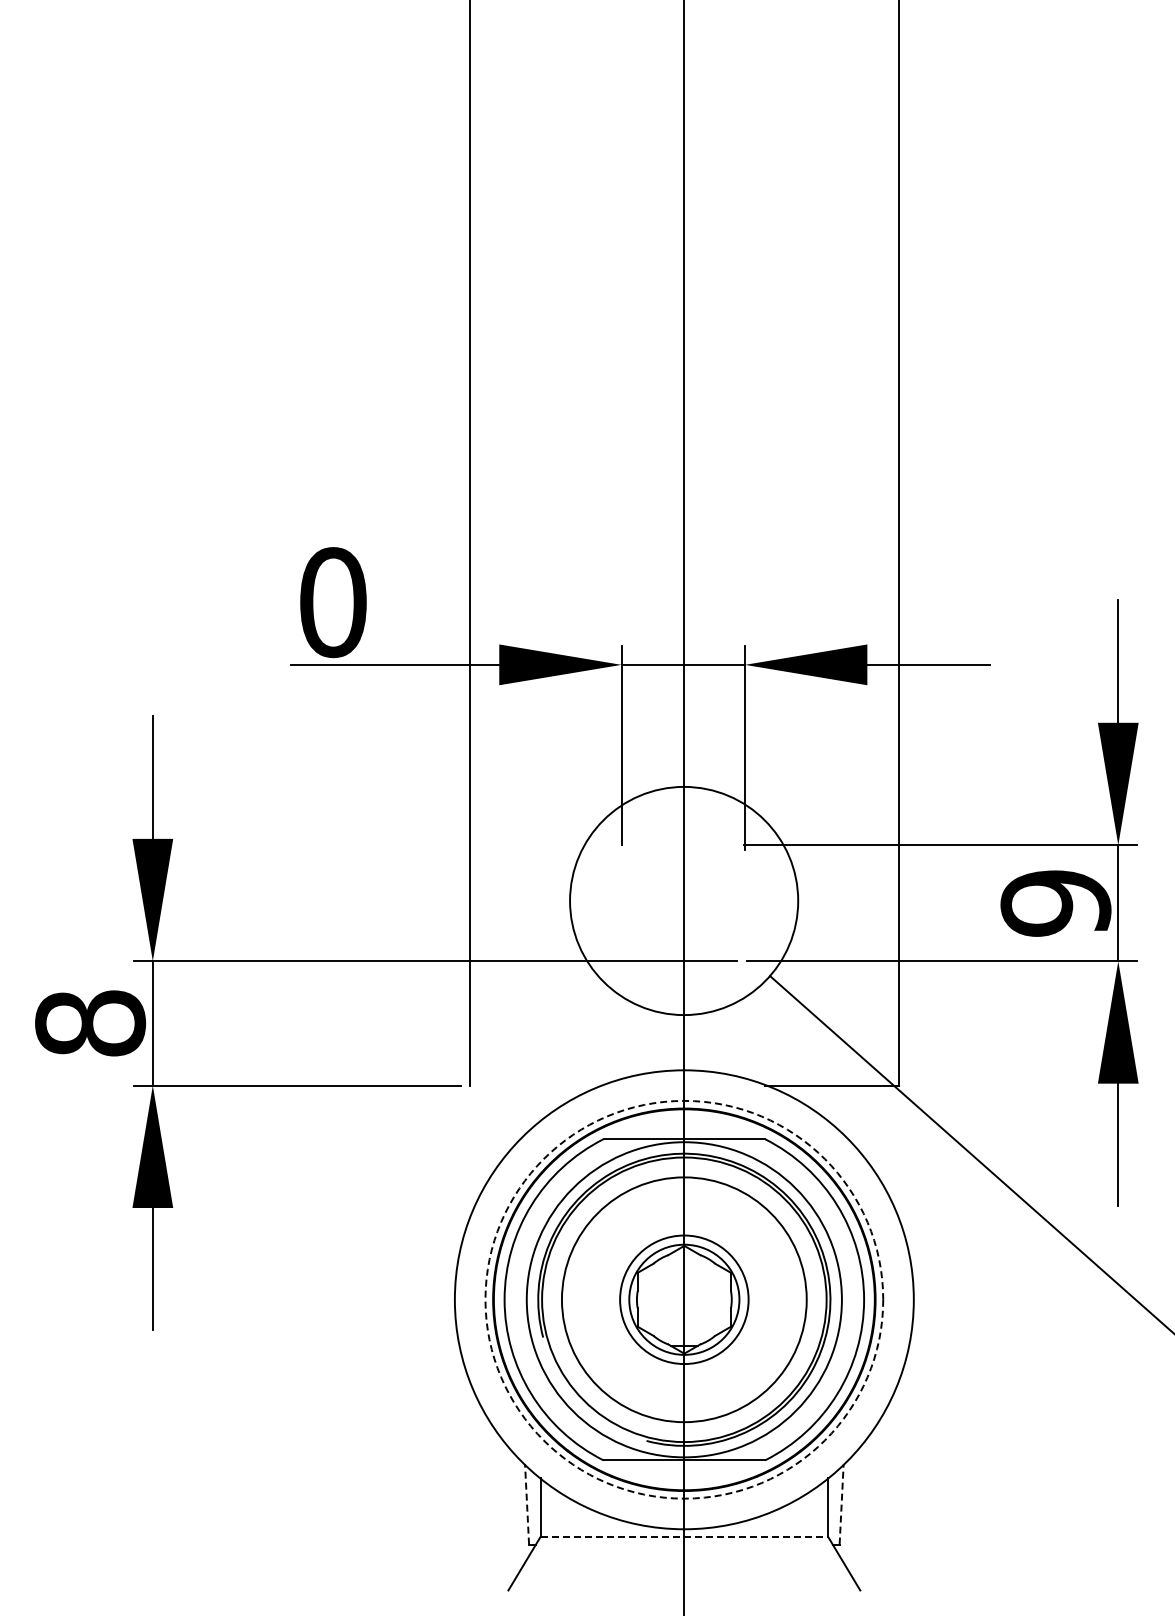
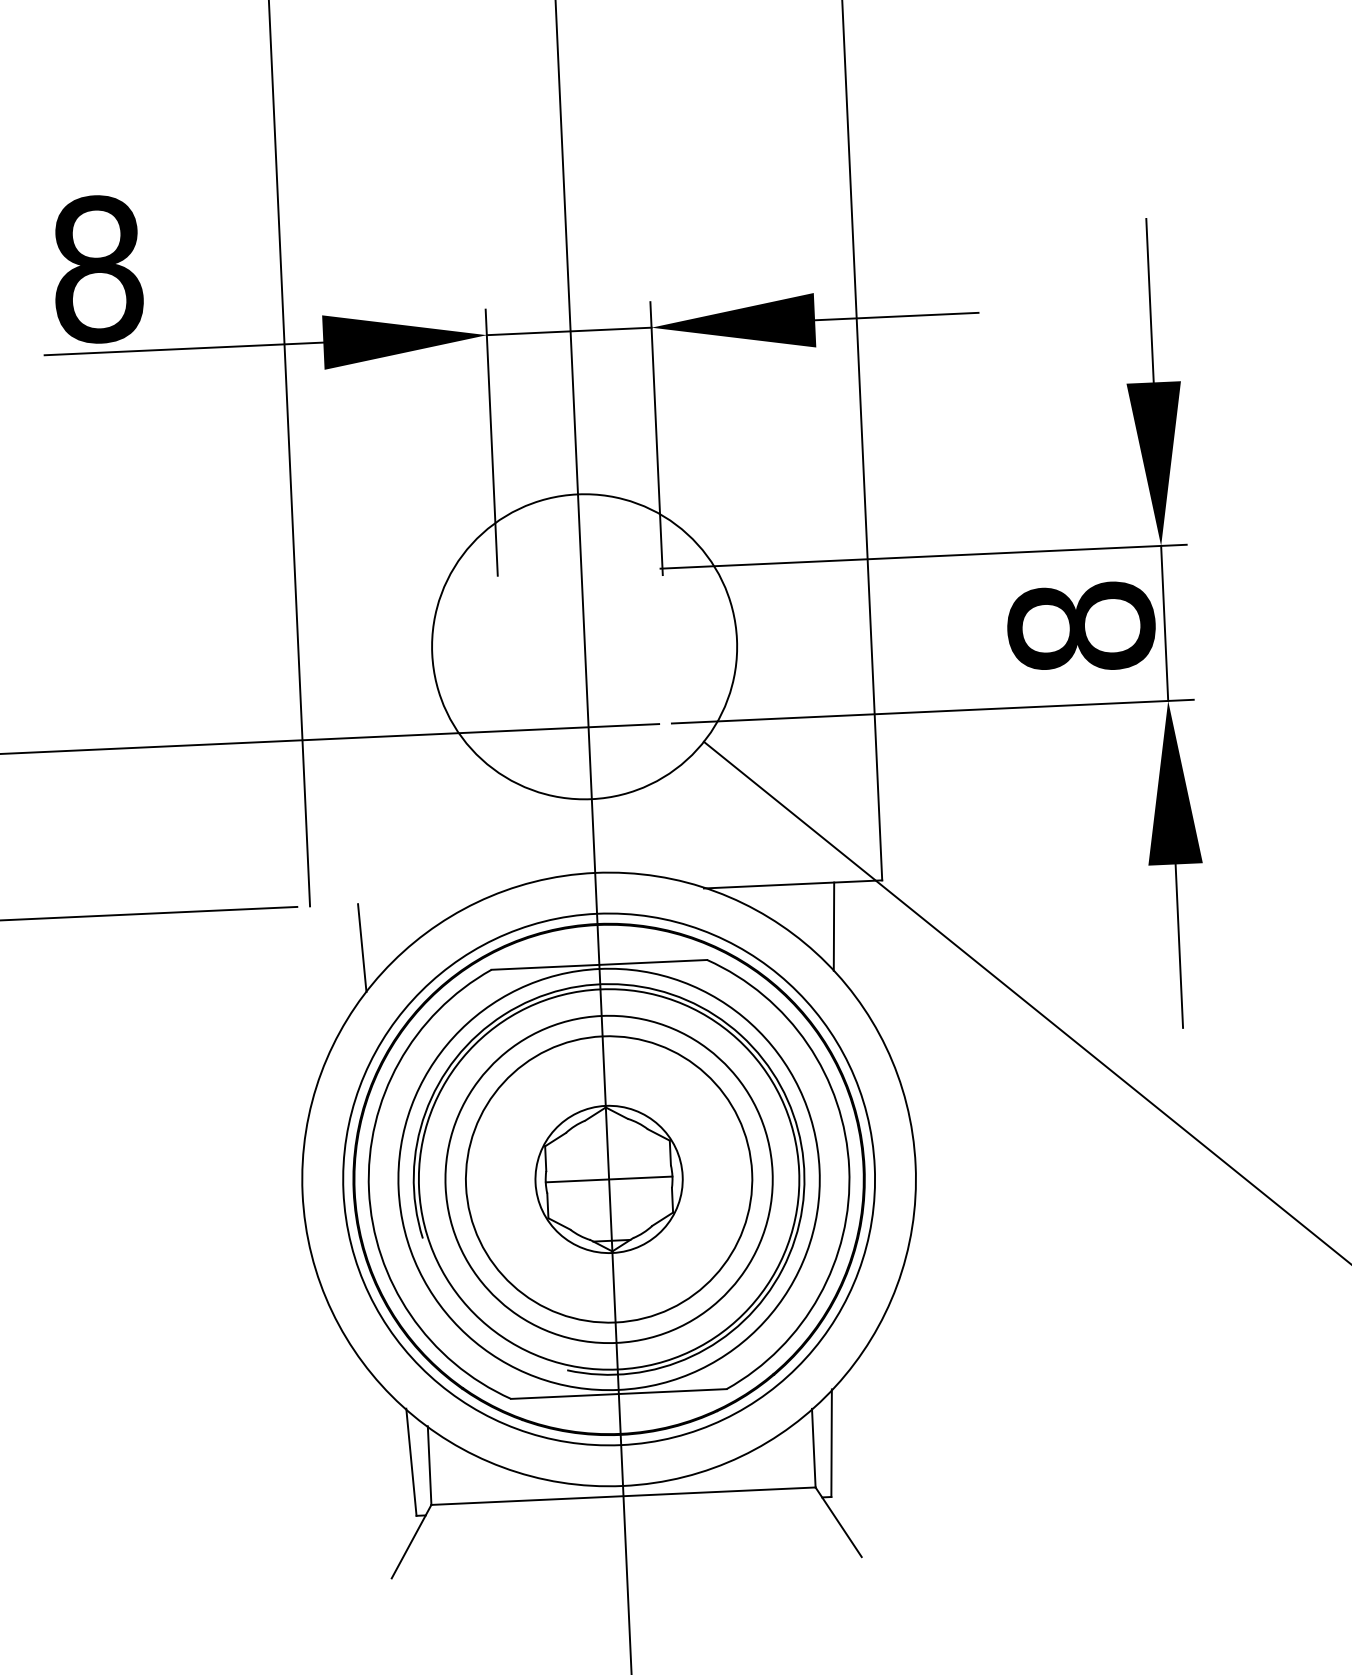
text: (333, 602) -> (98, 269), 0 -> 8
text: (1055, 903) -> (1080, 627), 9 -> 8
line: (507, 1118) -> (361, 948), added
line: (860, 1118) -> (833, 926), added
line: (683, 1299) -> (607, 1179), added
circle: (684, 1299) -> (609, 1179), dashed -> solid
circle: (684, 1299) -> (609, 1179), size x1.67
line: (527, 1503) -> (411, 1461), dashed -> solid
line: (841, 1503) -> (831, 1442), dashed -> solid
line: (684, 1536) -> (623, 1495), dashed -> solid

